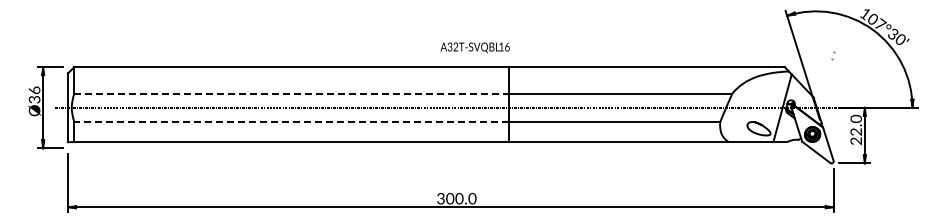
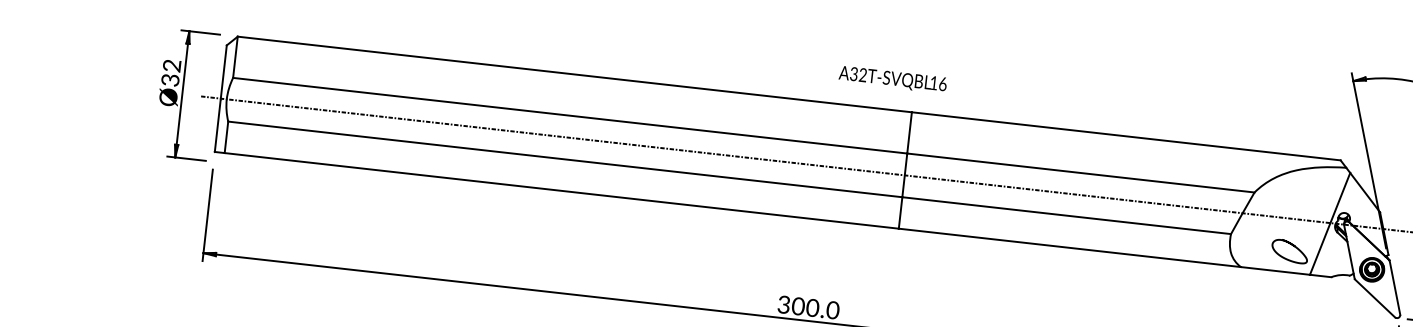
text: (474, 47) -> (891, 79), moved
text: (34, 90) -> (171, 65), Ø36 -> Ø32
line: (291, 93) -> (570, 115), dashed -> solid
line: (290, 121) -> (563, 158), dashed -> solid

